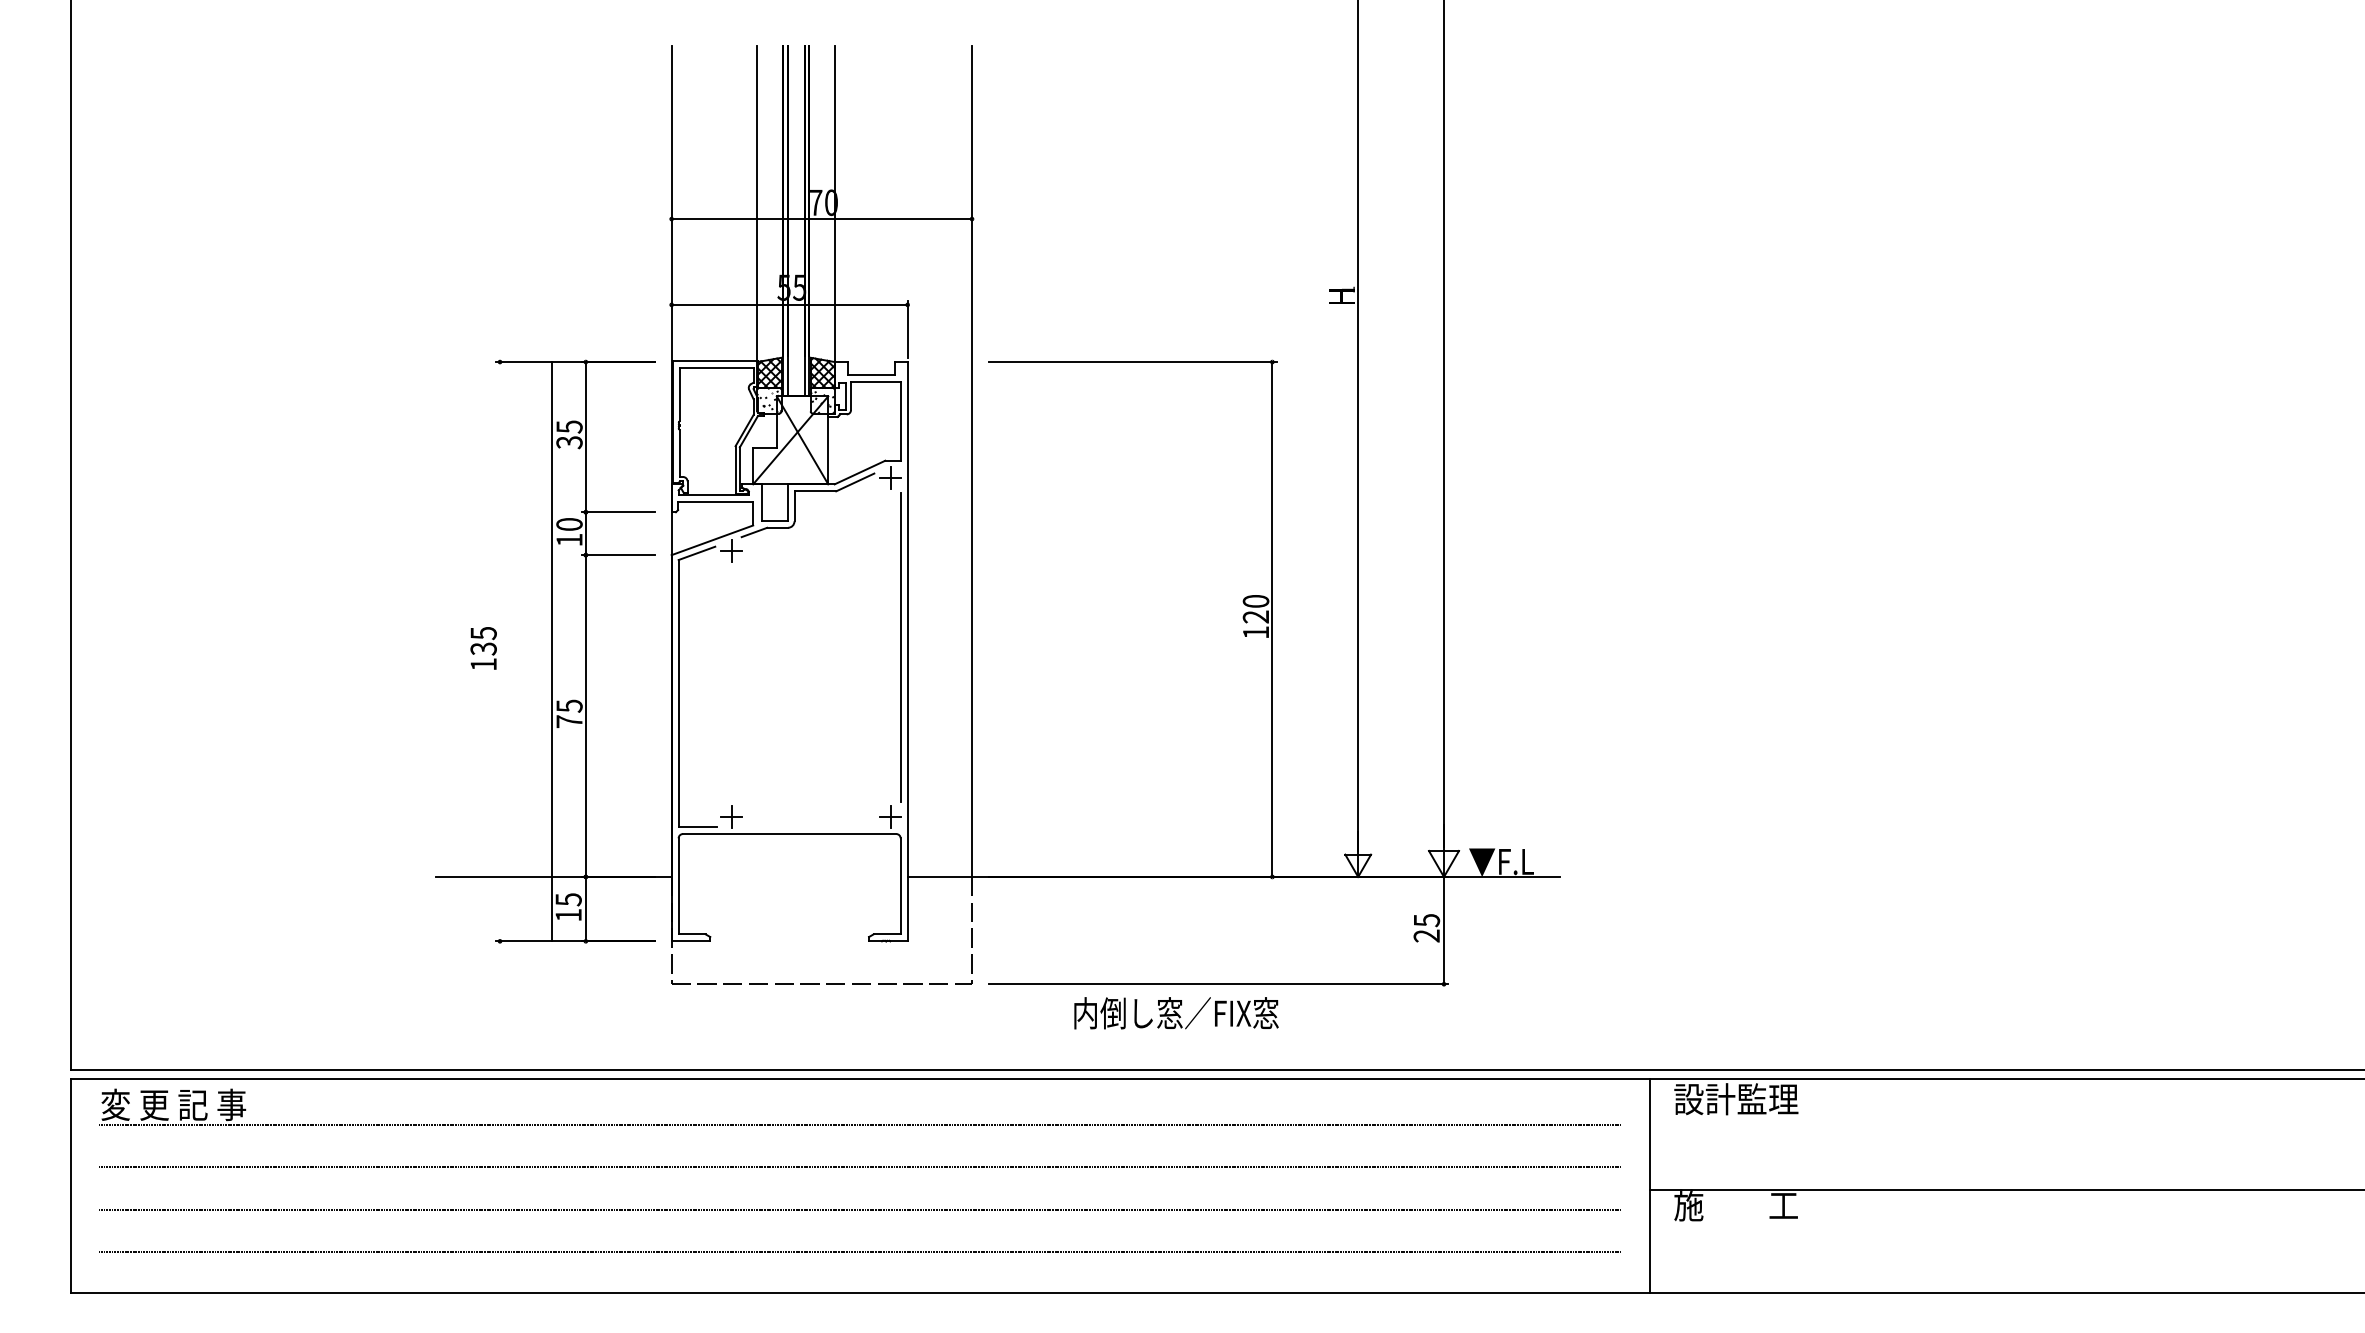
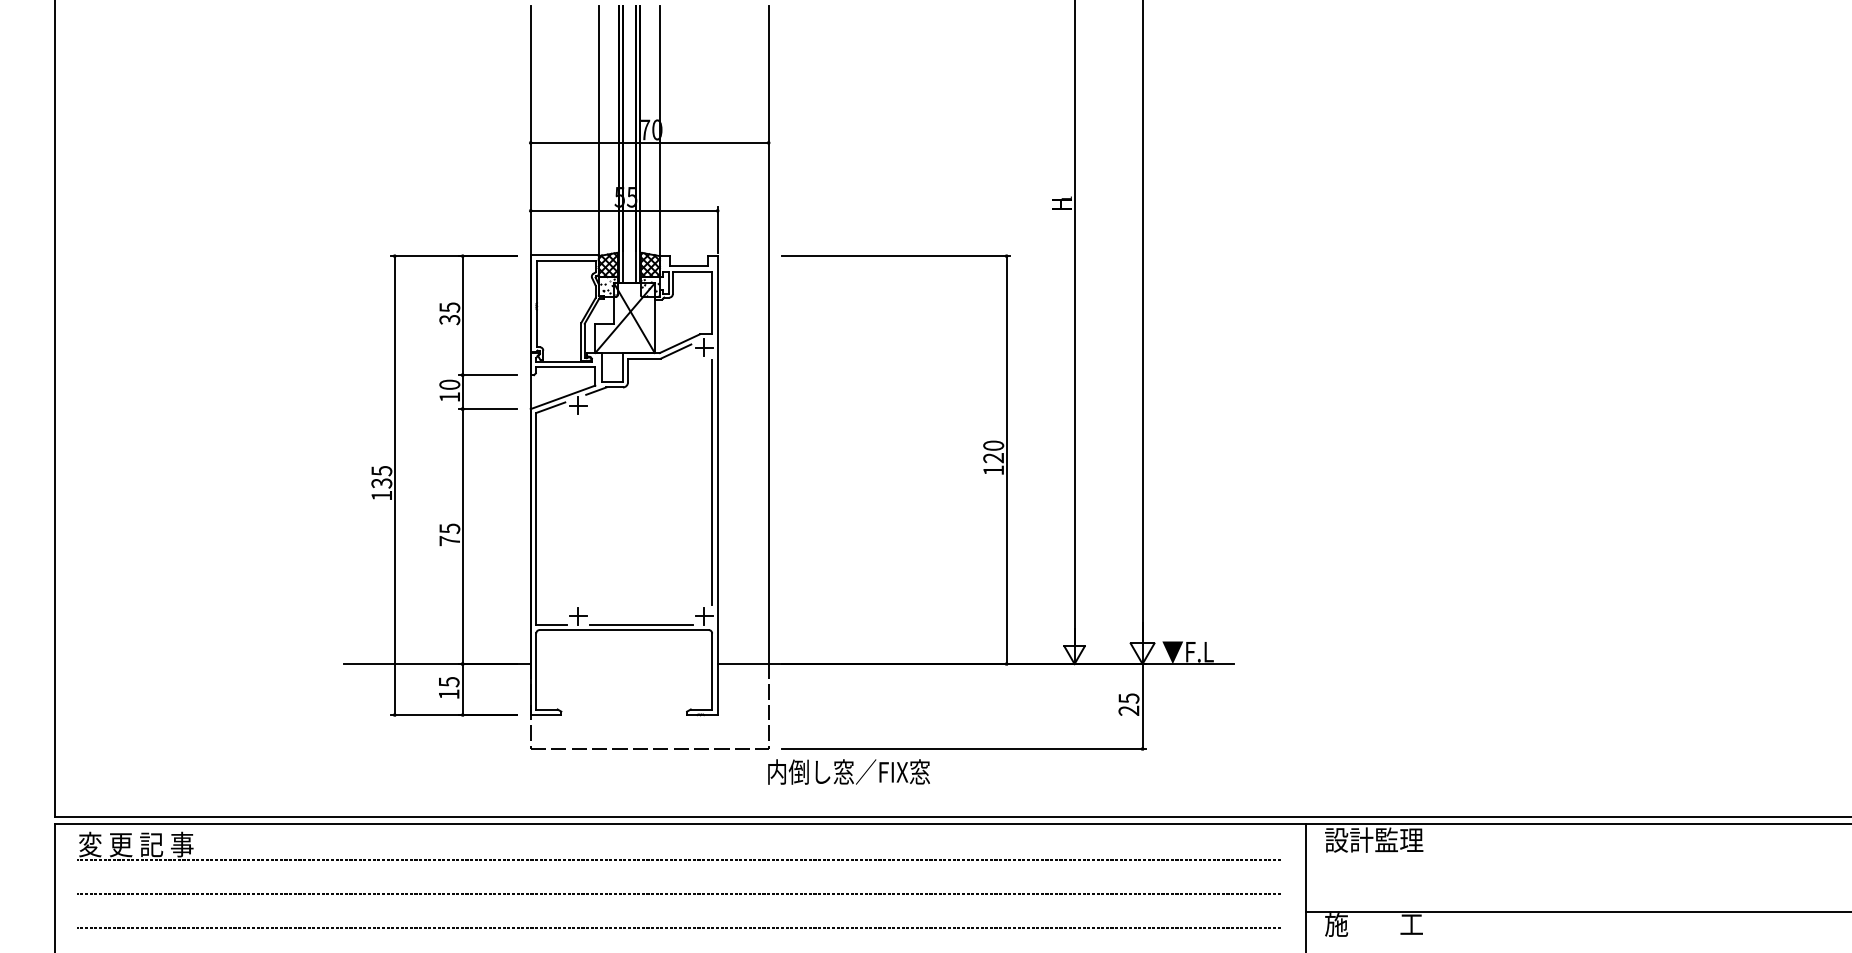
line: (552, 651) -> (395, 485), moved
line: (810, 827) -> (640, 624), added
text: (1176, 1013) -> (849, 772), moved

